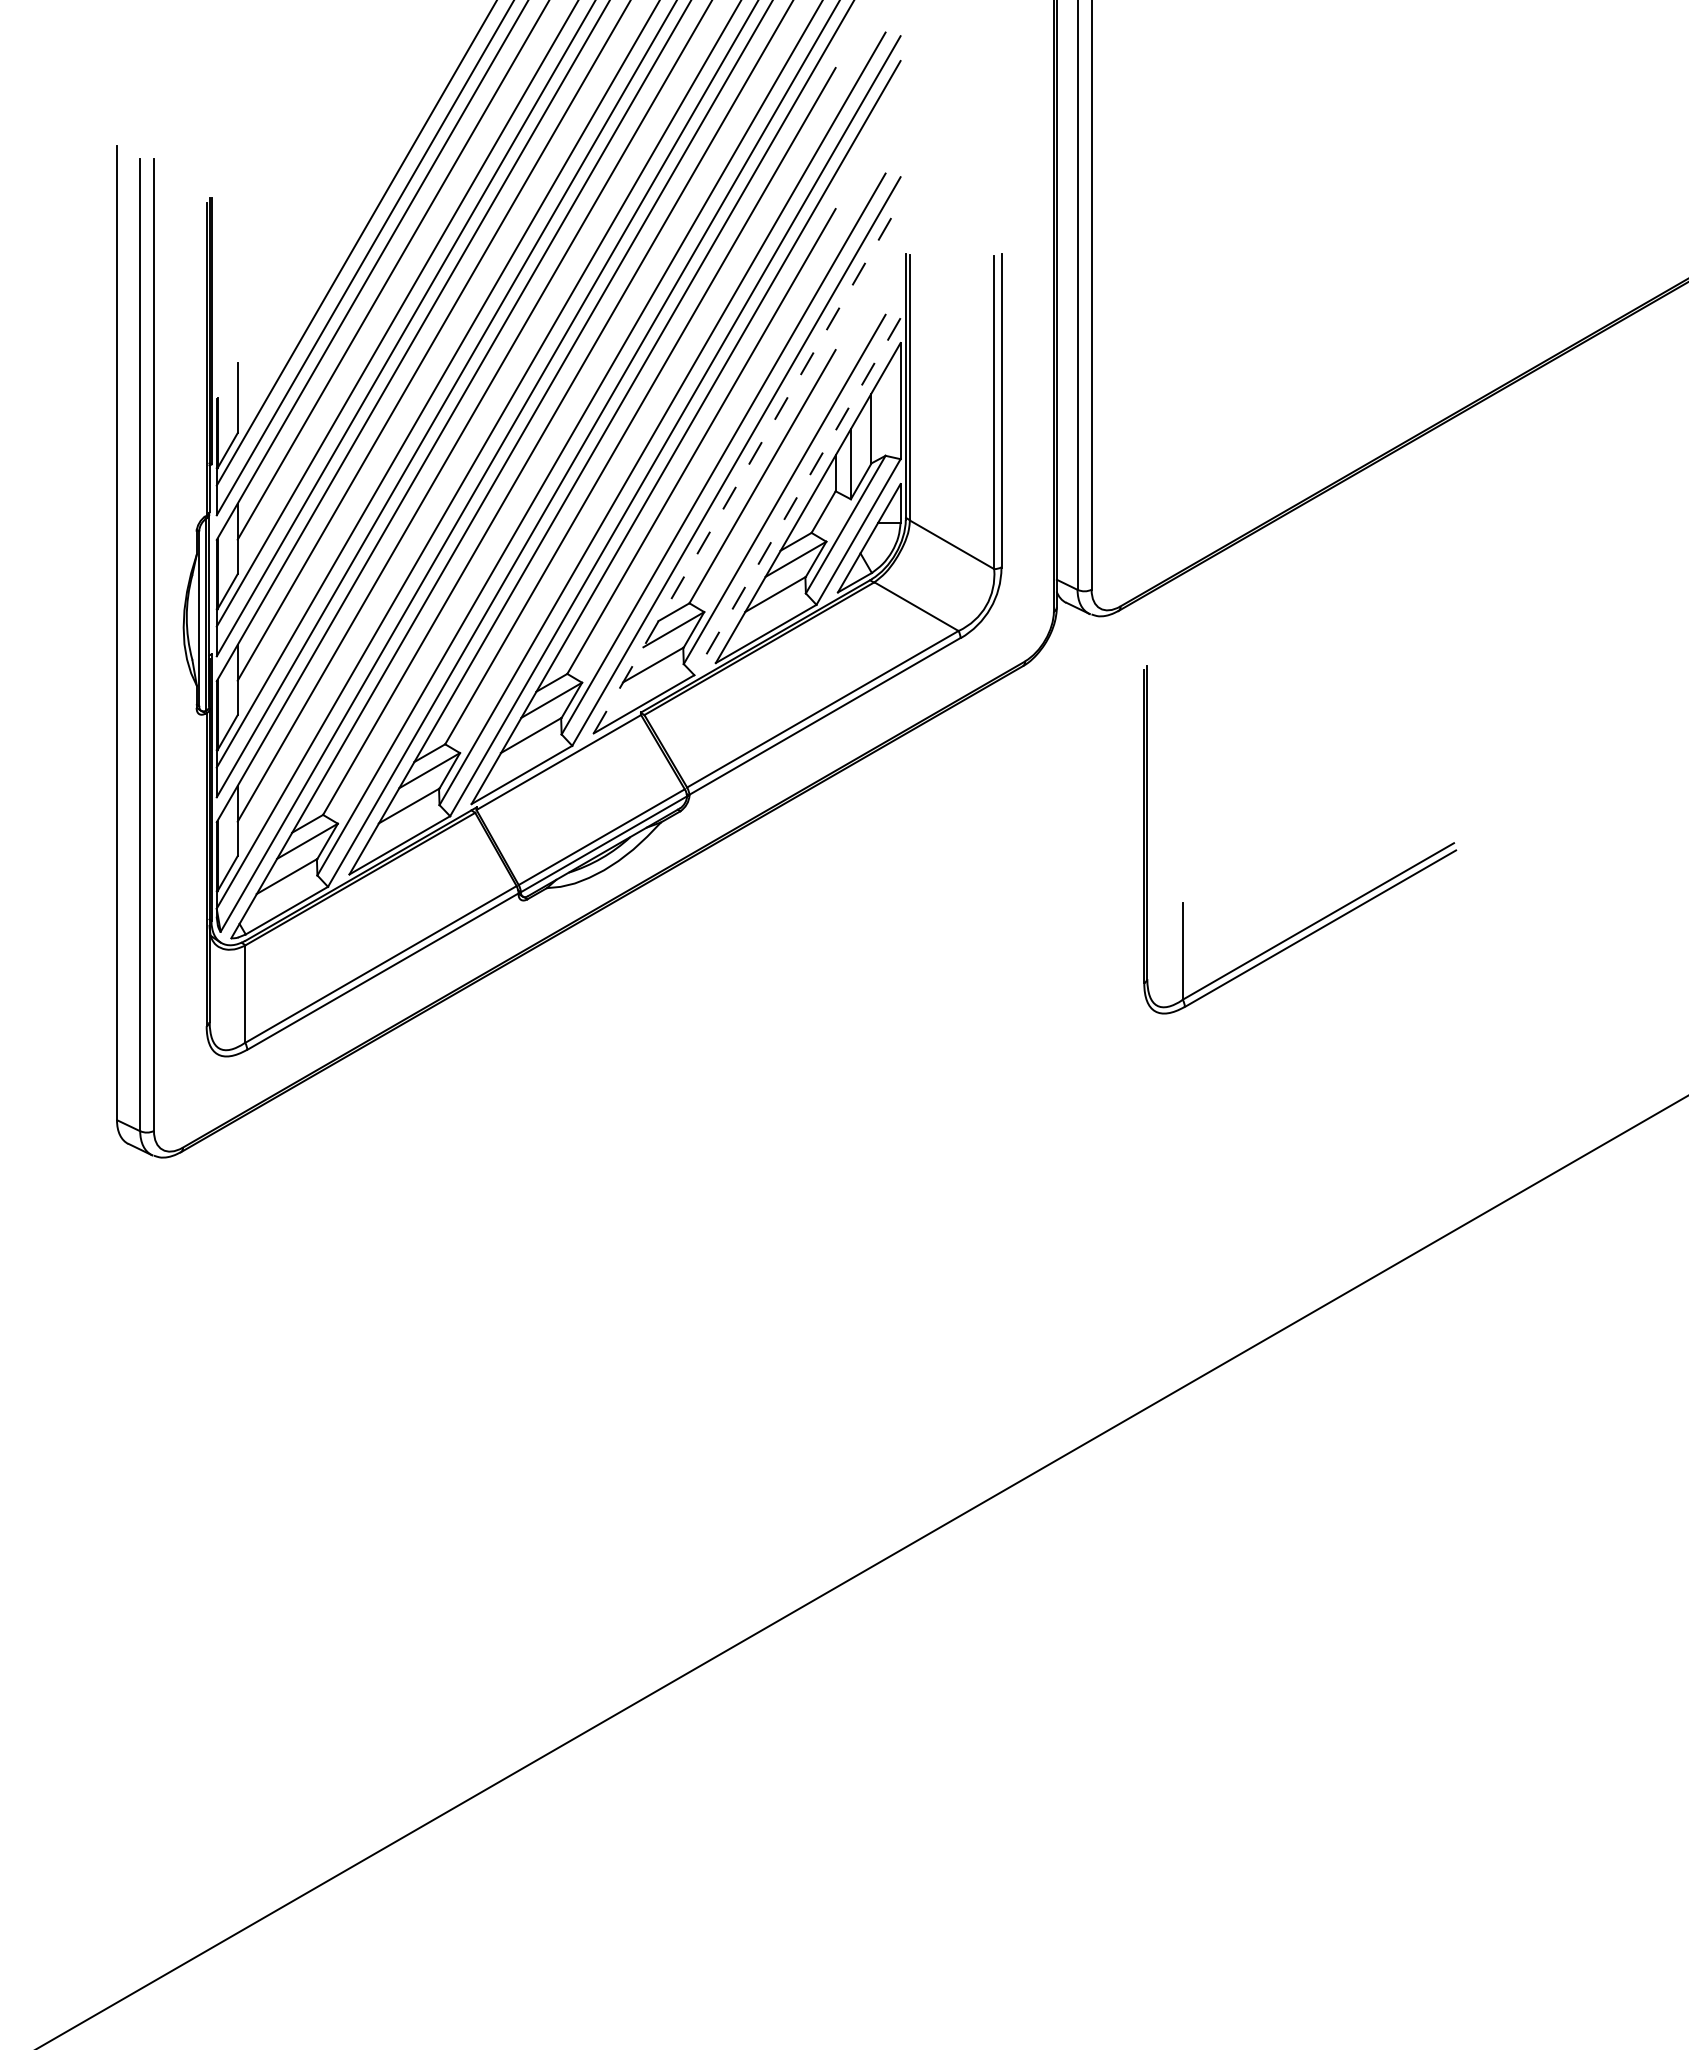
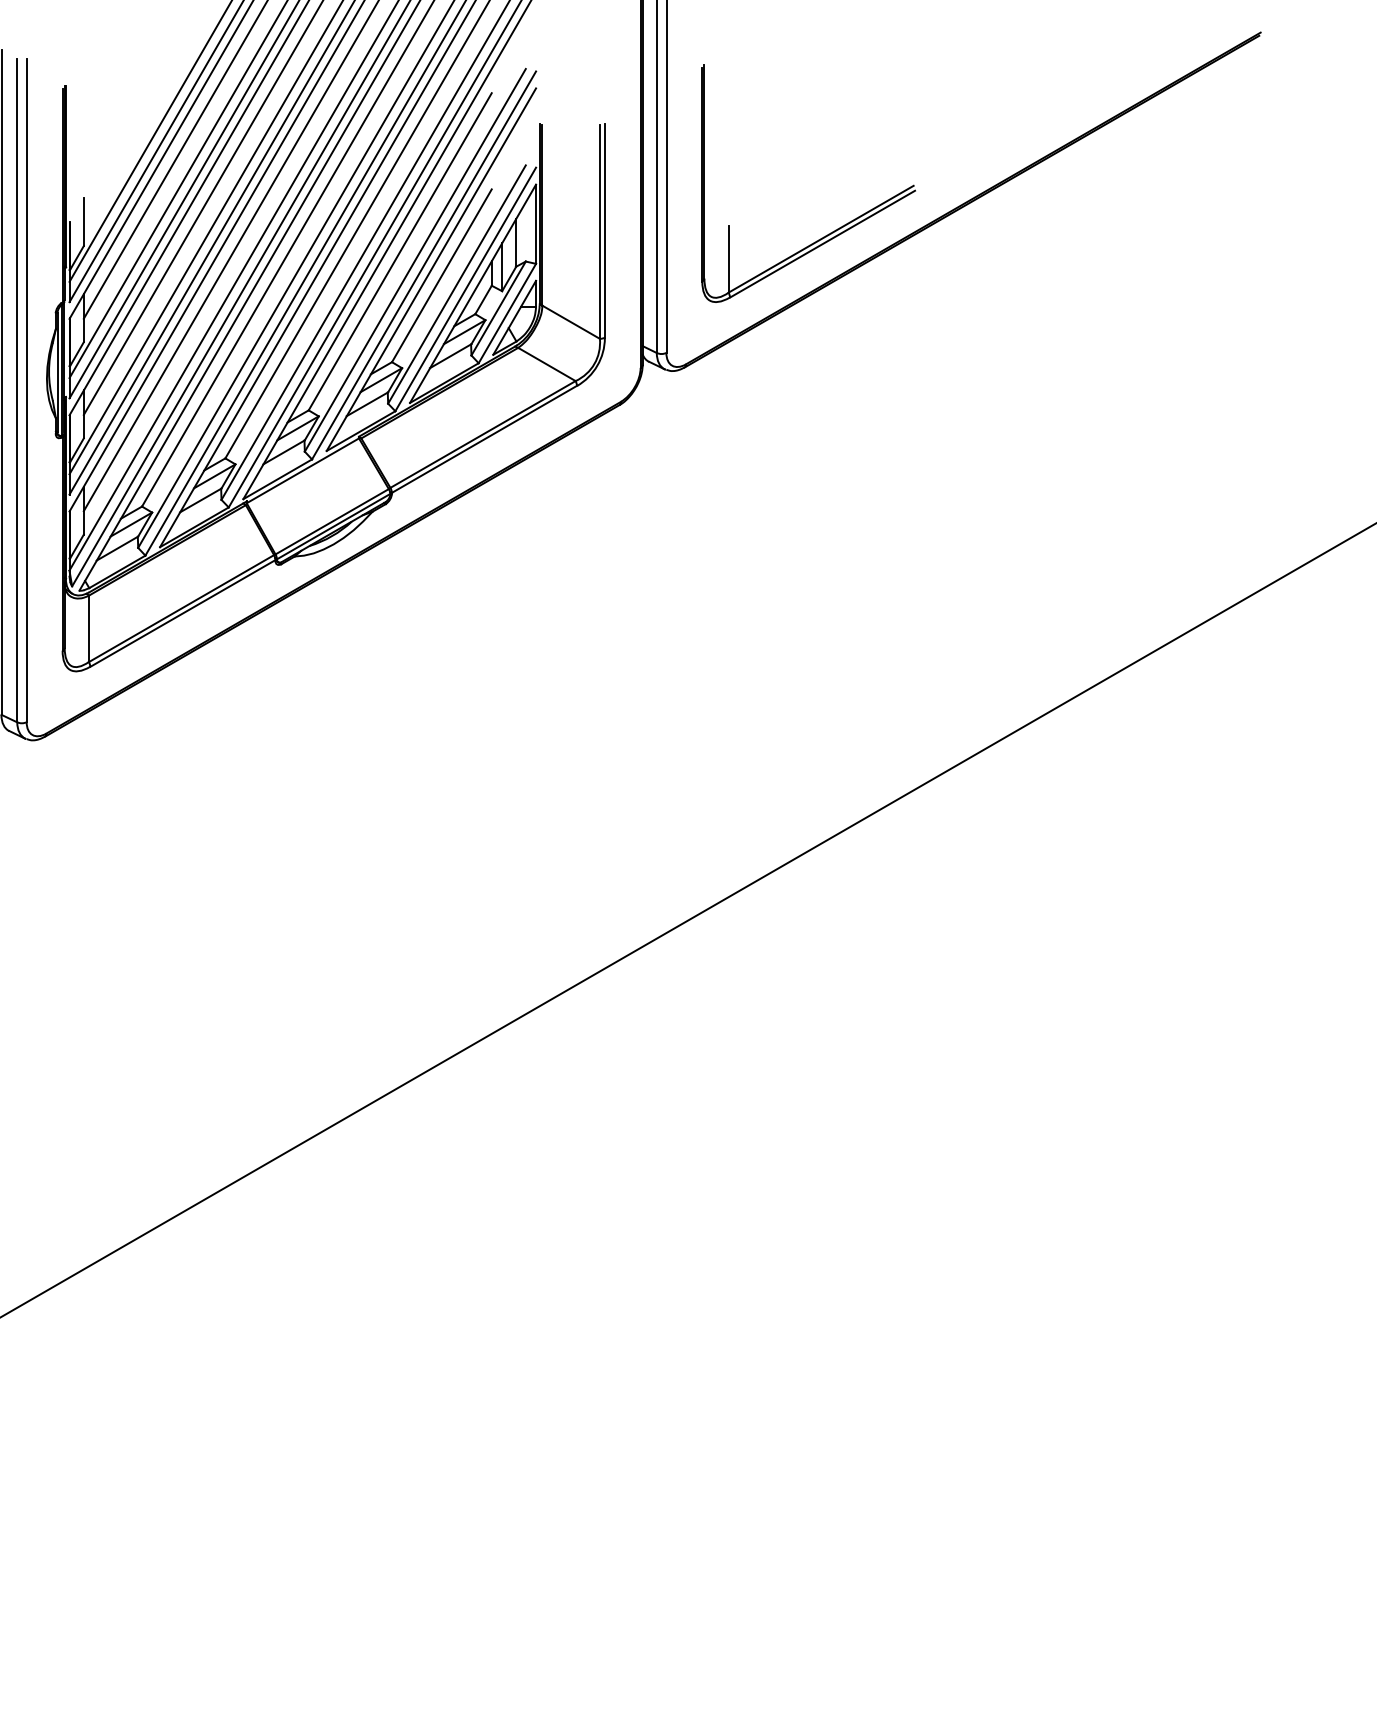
line: (747, 467) -> (431, 269), dashed -> solid
line: (797, 496) -> (465, 289), dashed -> solid
part: (1339, 907) -> (835, 229), moved

